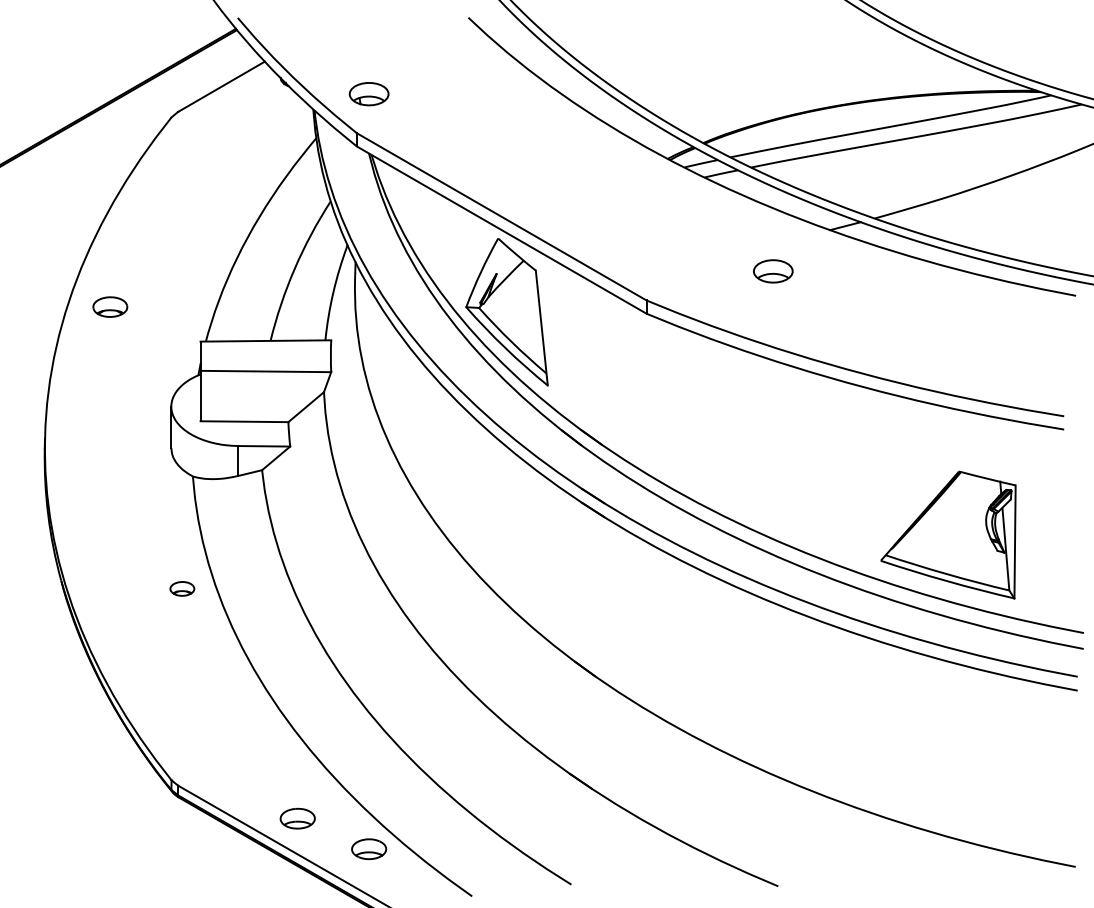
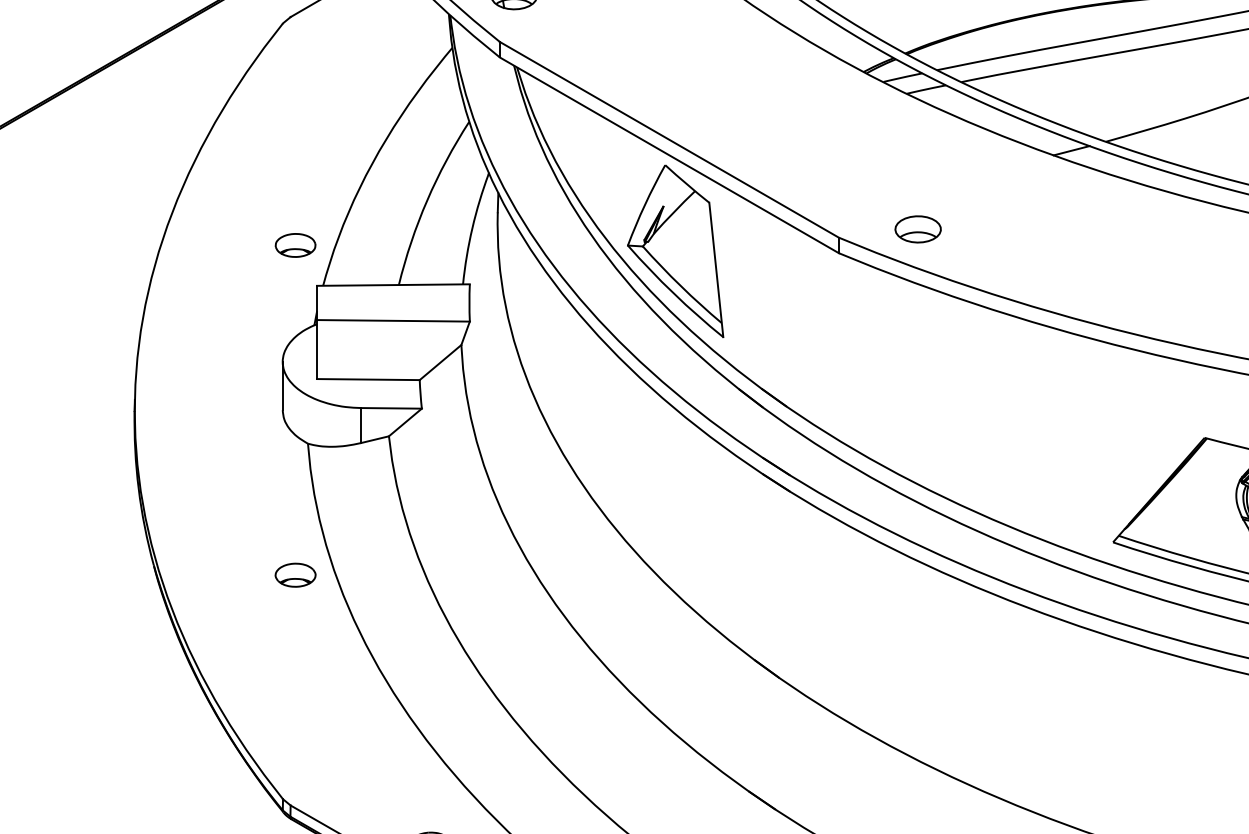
part: (773, 271) -> (918, 229), moved
part: (110, 306) -> (295, 244), moved
part: (182, 588) -> (295, 574), size x1.43

